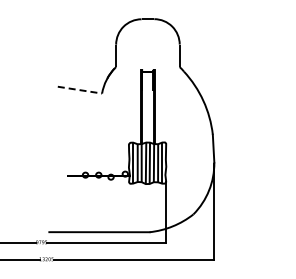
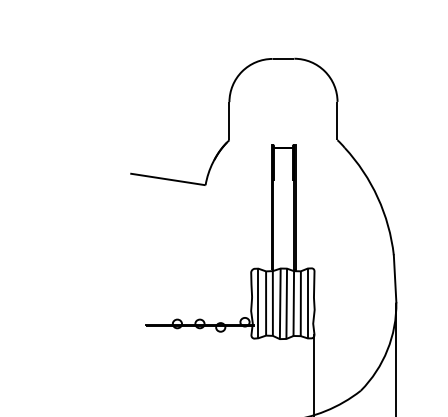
line: (80, 90) -> (168, 180), dashed -> solid

